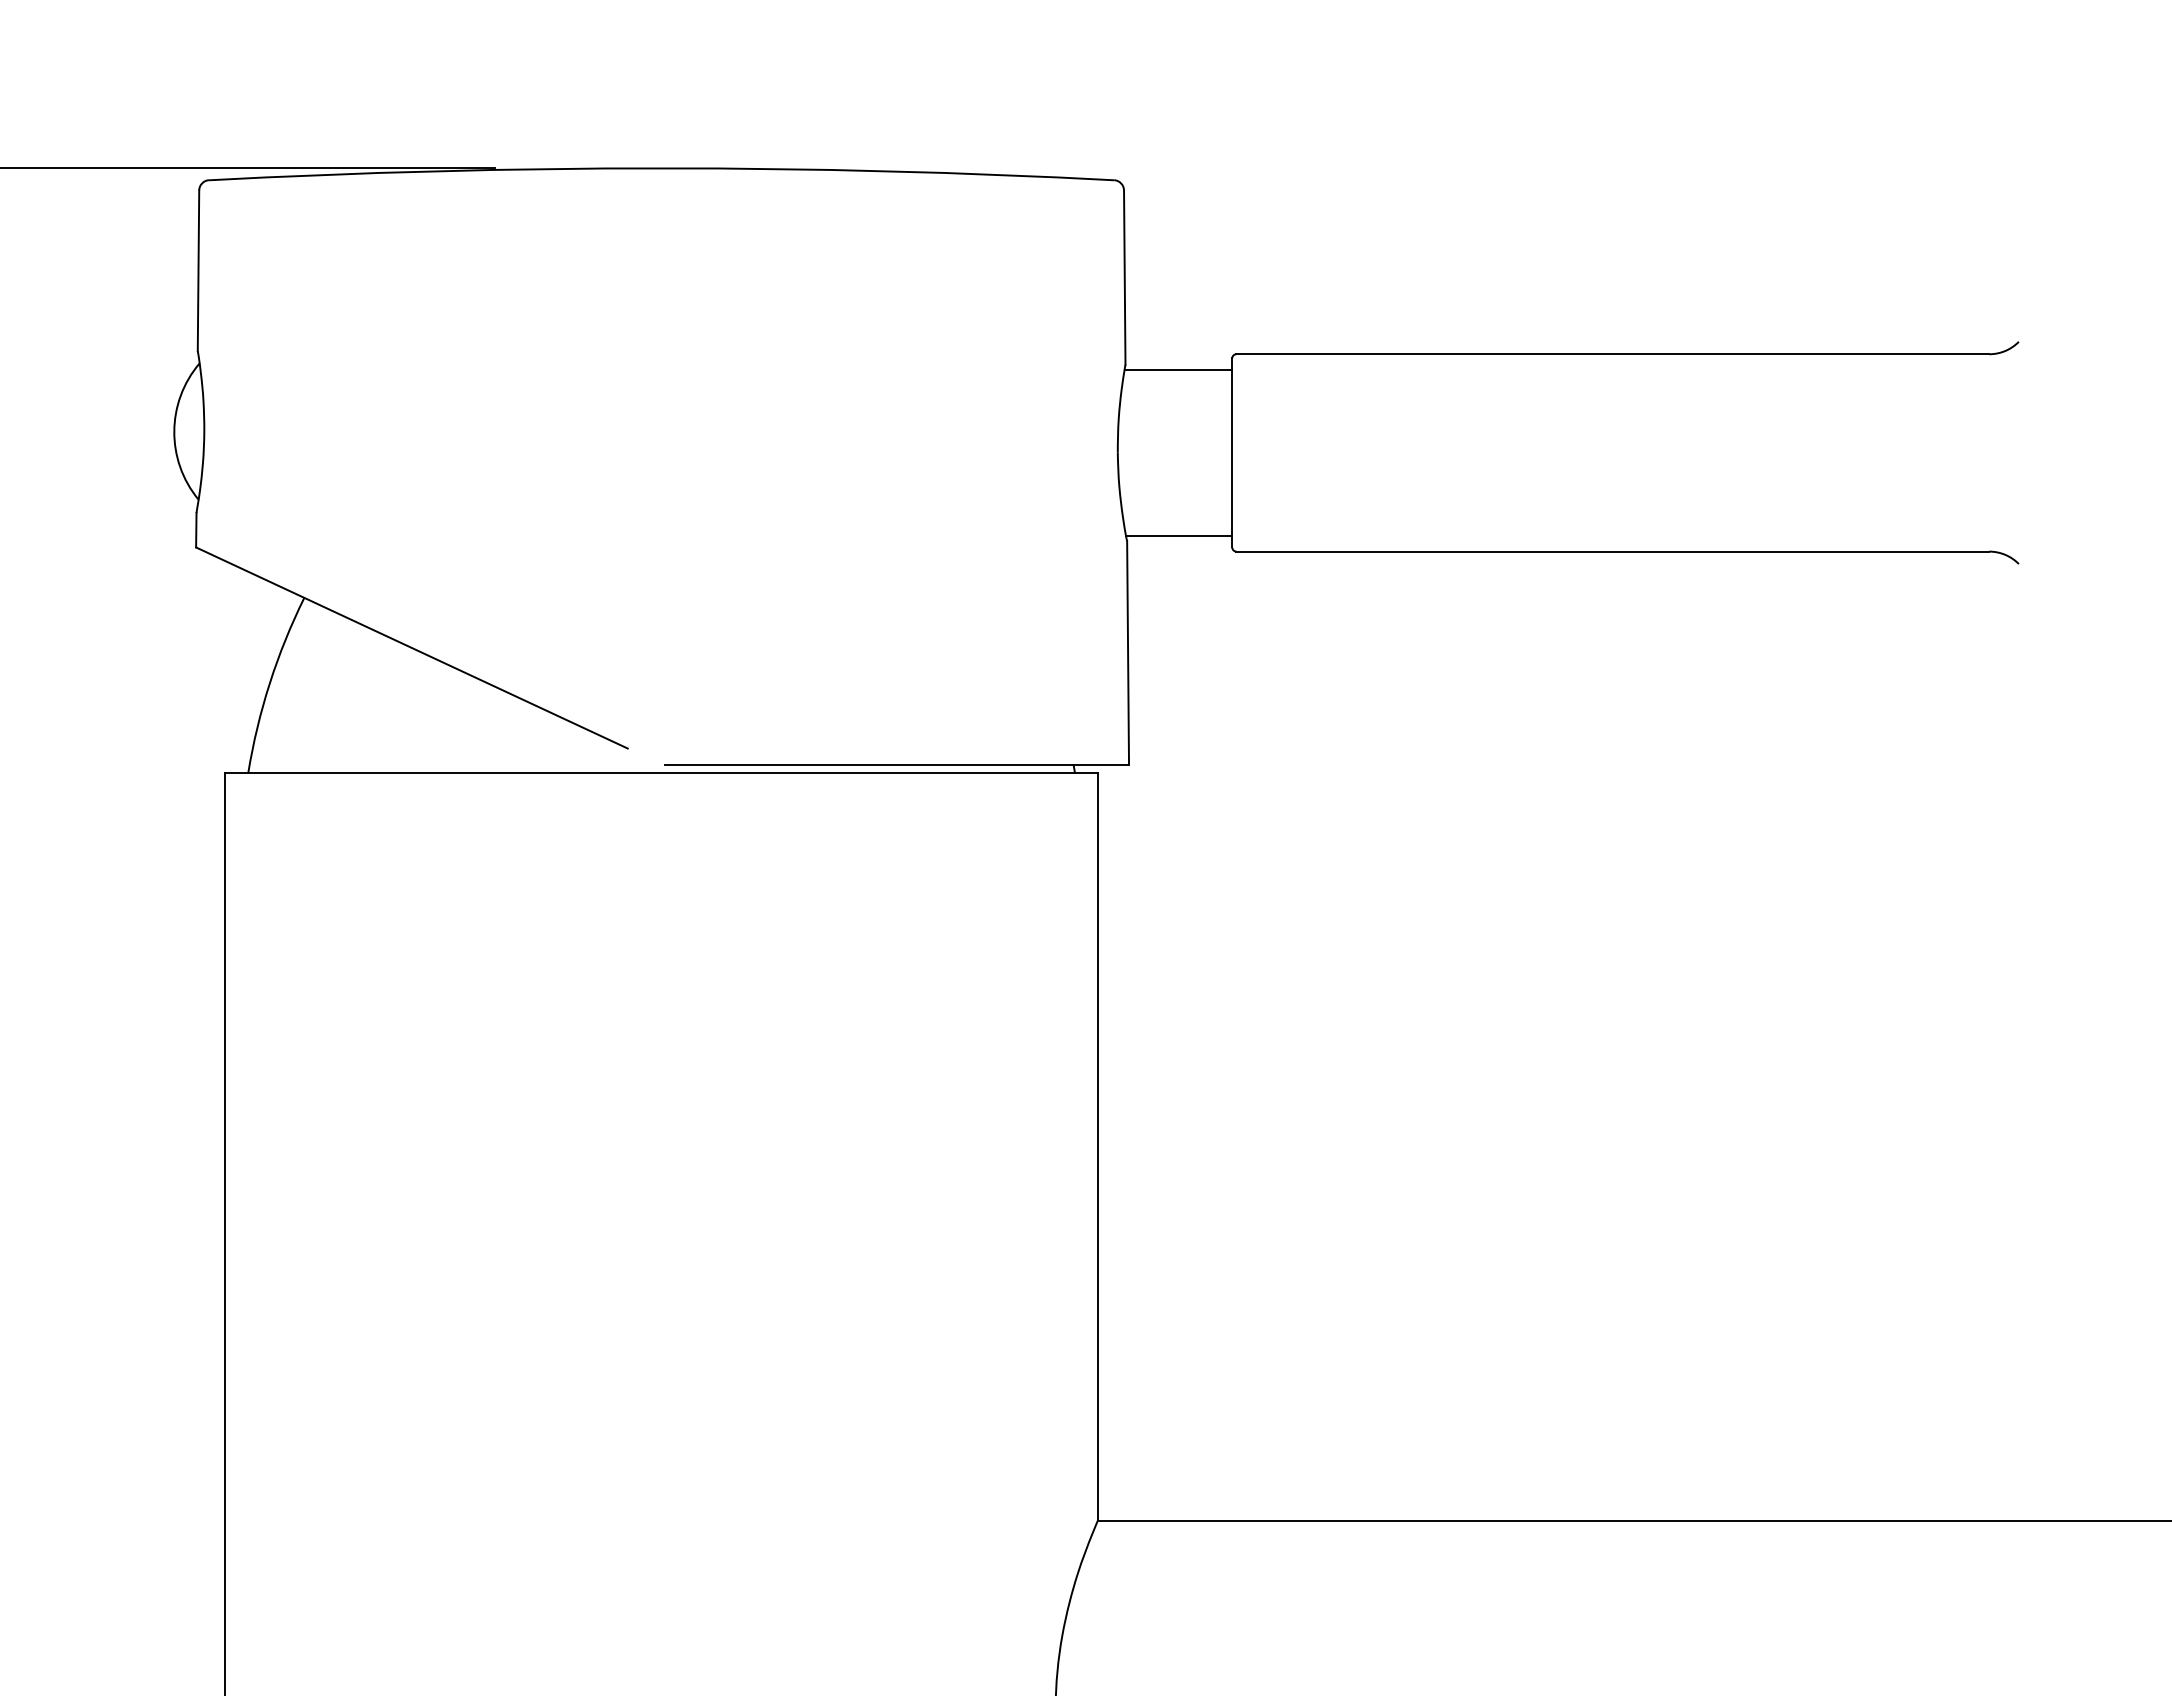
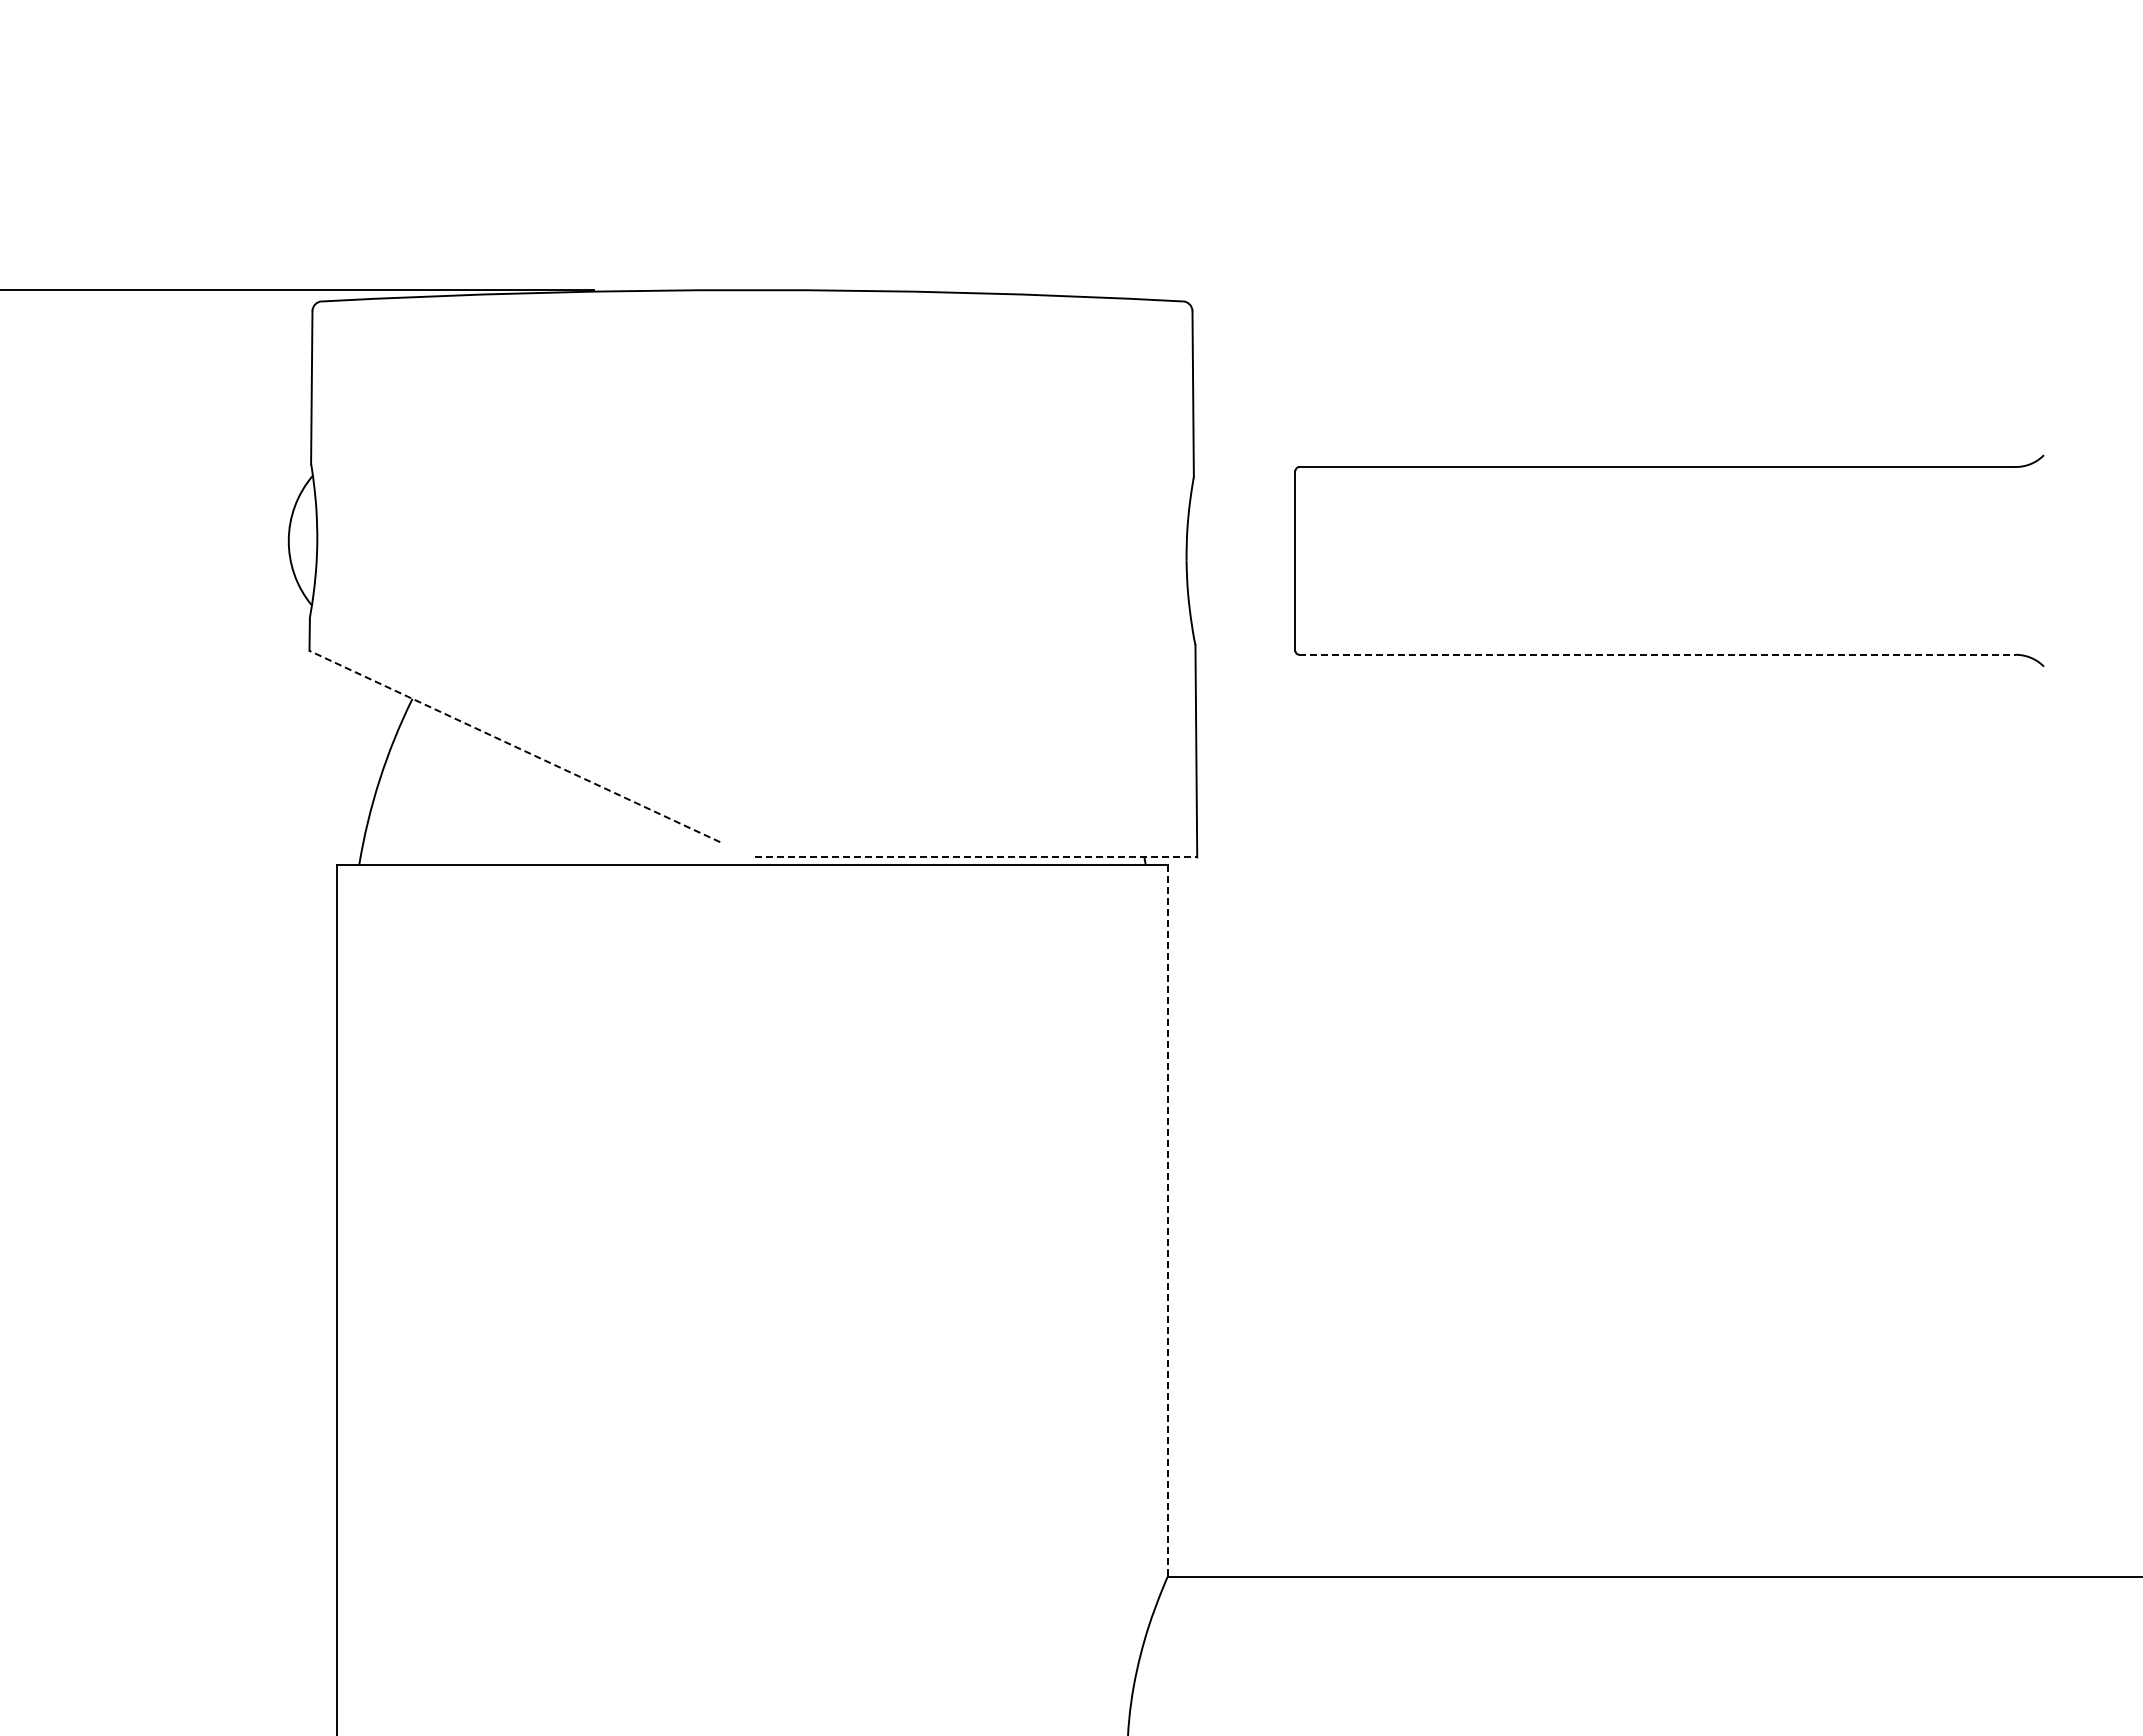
line: (1178, 369) -> (1244, 481), removed
line: (1178, 535) -> (1244, 639), removed
line: (1613, 551) -> (1658, 654), solid -> dashed
line: (411, 647) -> (514, 746), solid -> dashed
line: (897, 764) -> (976, 857), solid -> dashed
line: (1097, 1147) -> (1167, 1221), solid -> dashed

